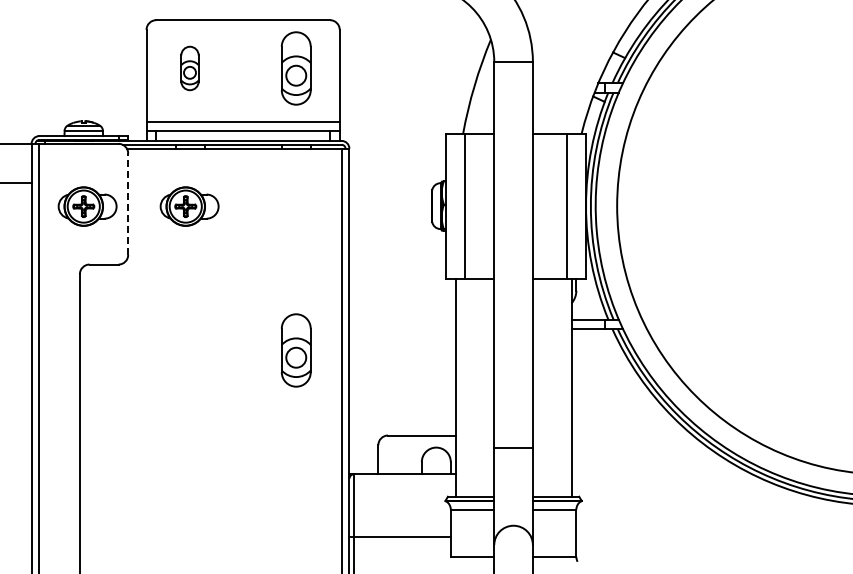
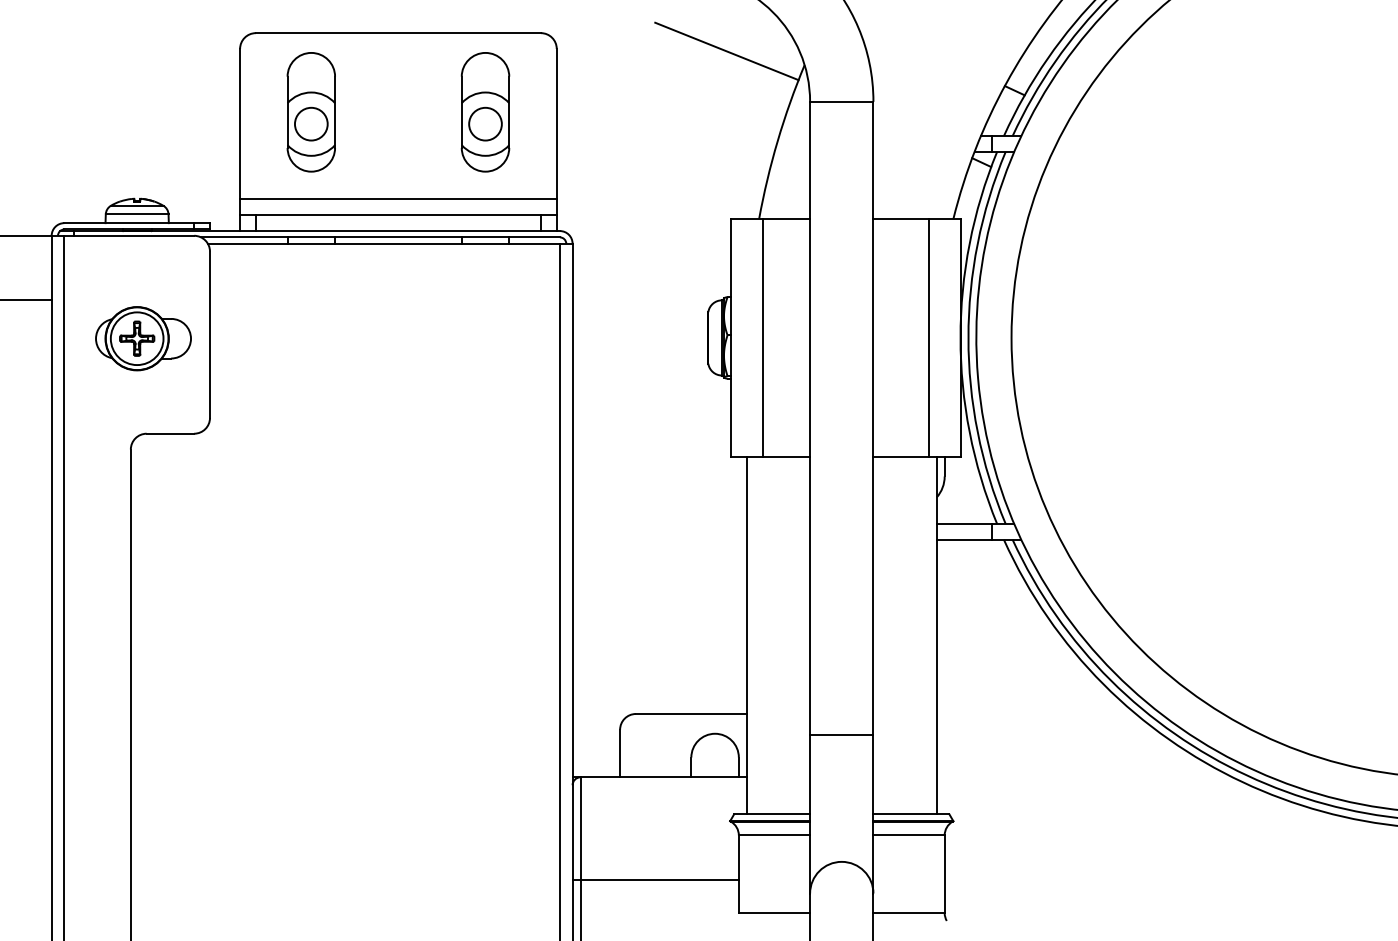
line: (443, 30) -> (726, 50), added
part: (189, 68) -> (310, 112), size x1.67
line: (128, 204) -> (210, 335), dashed -> solid
part: (189, 206) -> (310, 338), removed
part: (295, 350) -> (484, 574), removed

